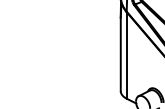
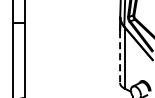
line: (121, 55) -> (120, 57), solid -> dashed

